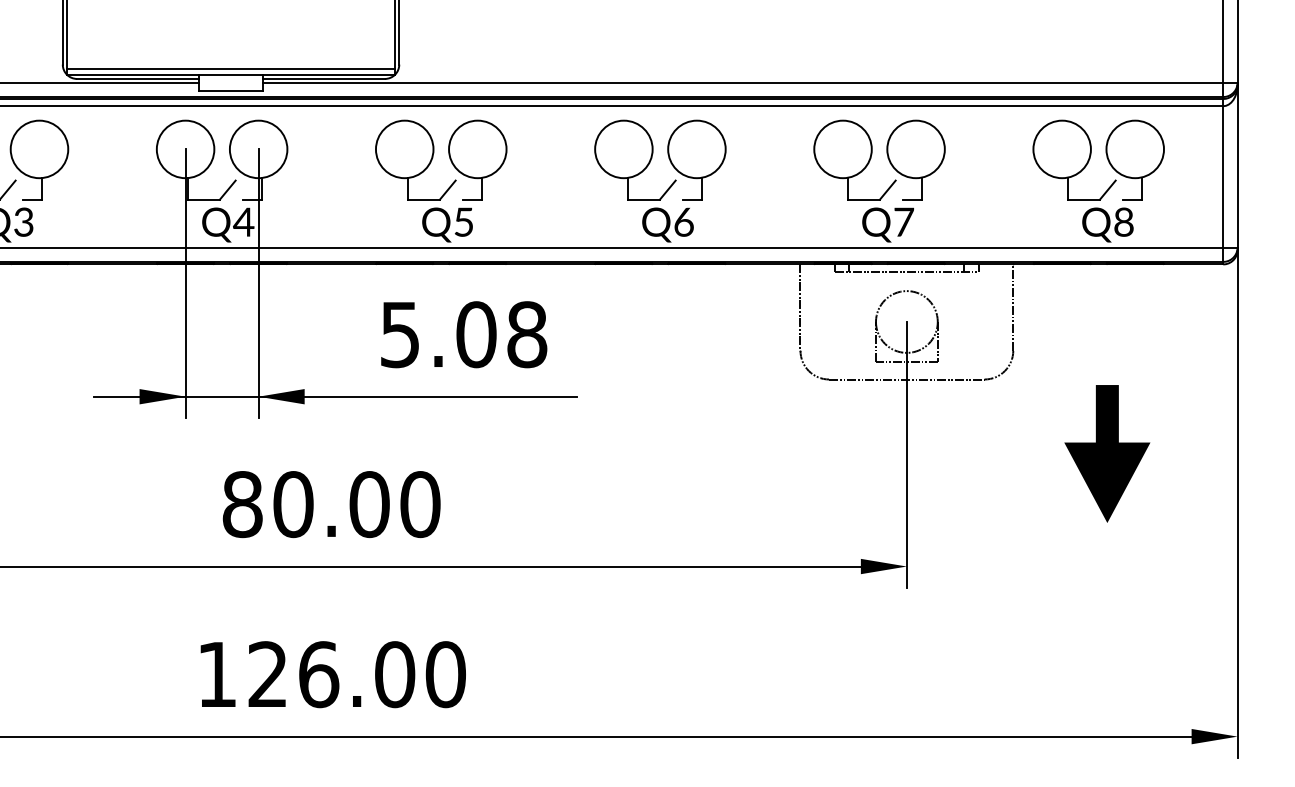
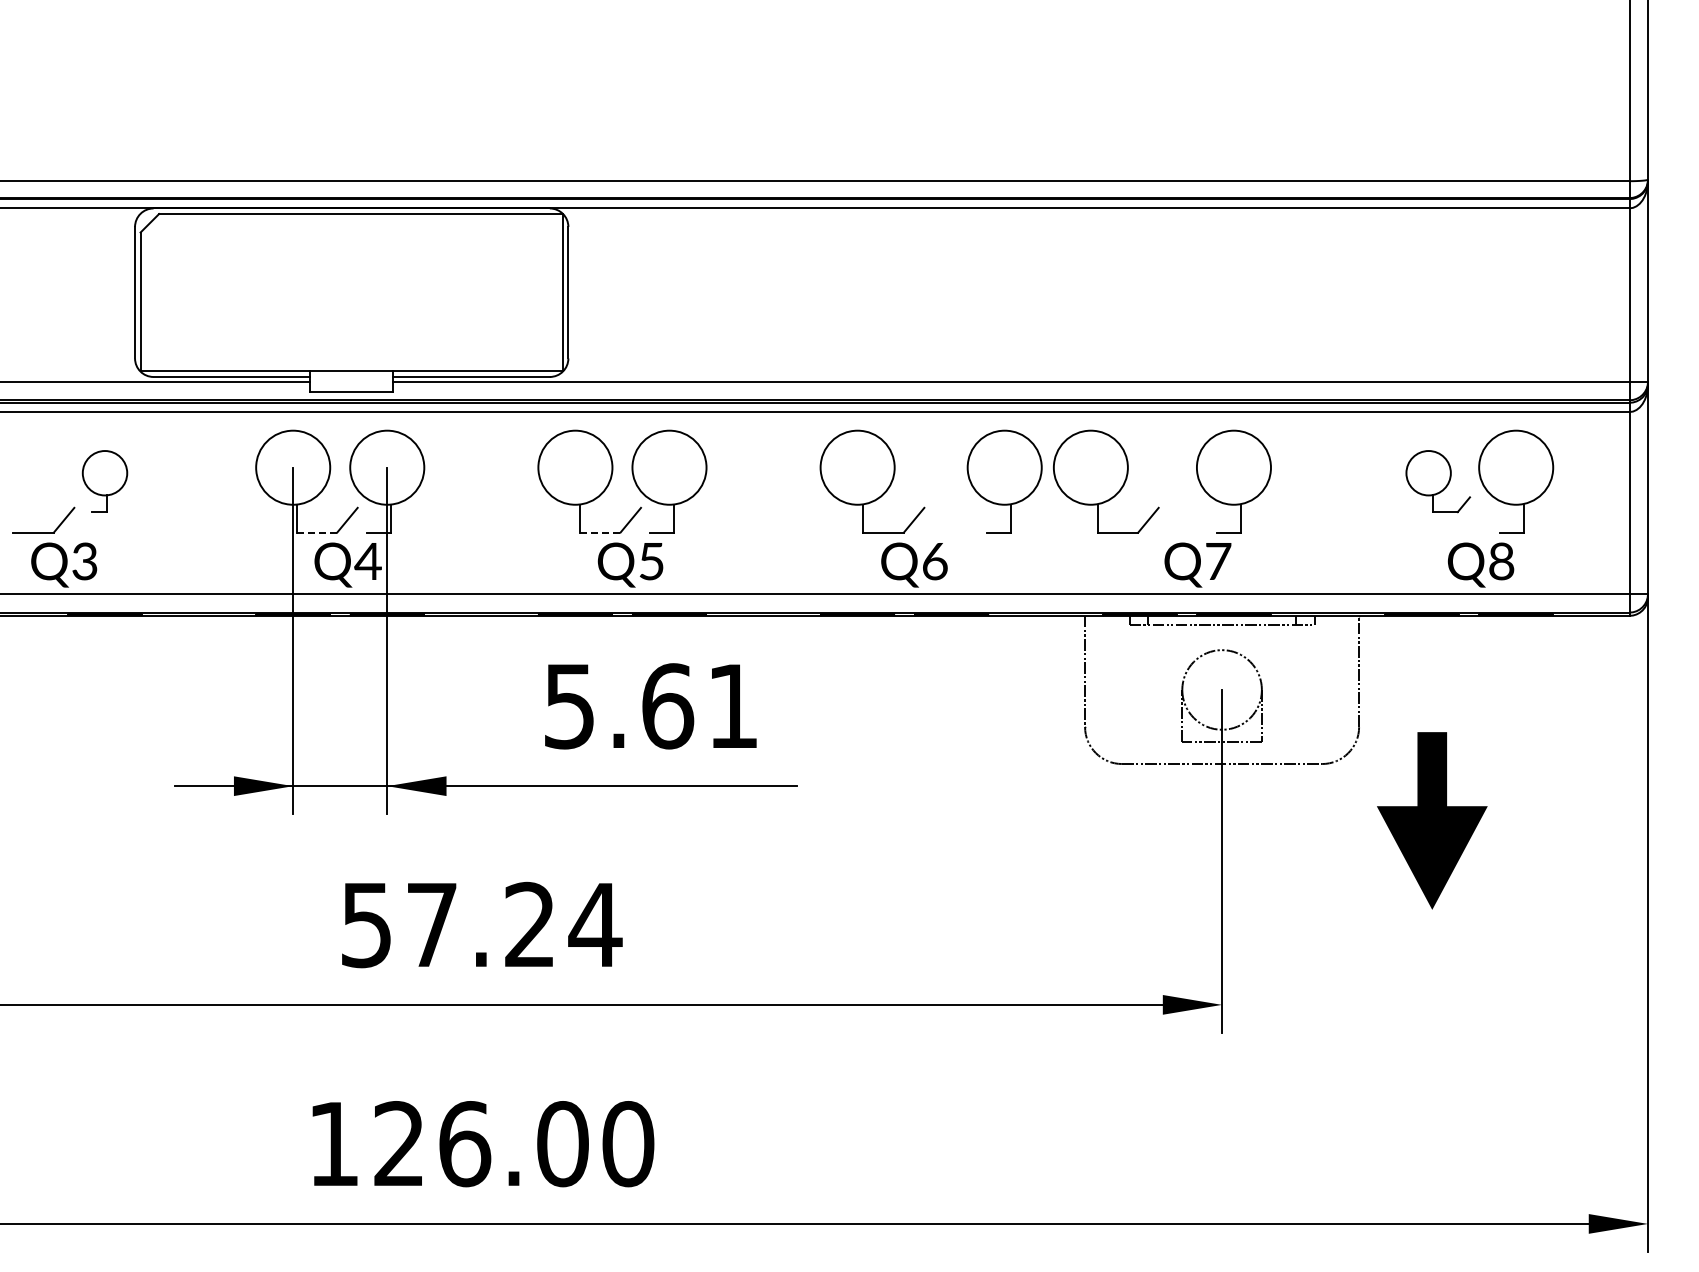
line: (230, 69) -> (351, 364), removed
part: (39, 160) -> (104, 481), size x0.6
part: (696, 160) -> (1004, 481), moved
part: (855, 160) -> (1106, 481), moved
part: (1074, 160) -> (1438, 481), size x0.6
line: (204, 199) -> (317, 532), solid -> dashed
line: (424, 199) -> (600, 532), solid -> dashed
text: (501, 334) -> (700, 706), 5.08 -> 5.61
part: (1107, 453) -> (1432, 820), moved
text: (331, 504) -> (481, 924), 80.00 -> 57.24

